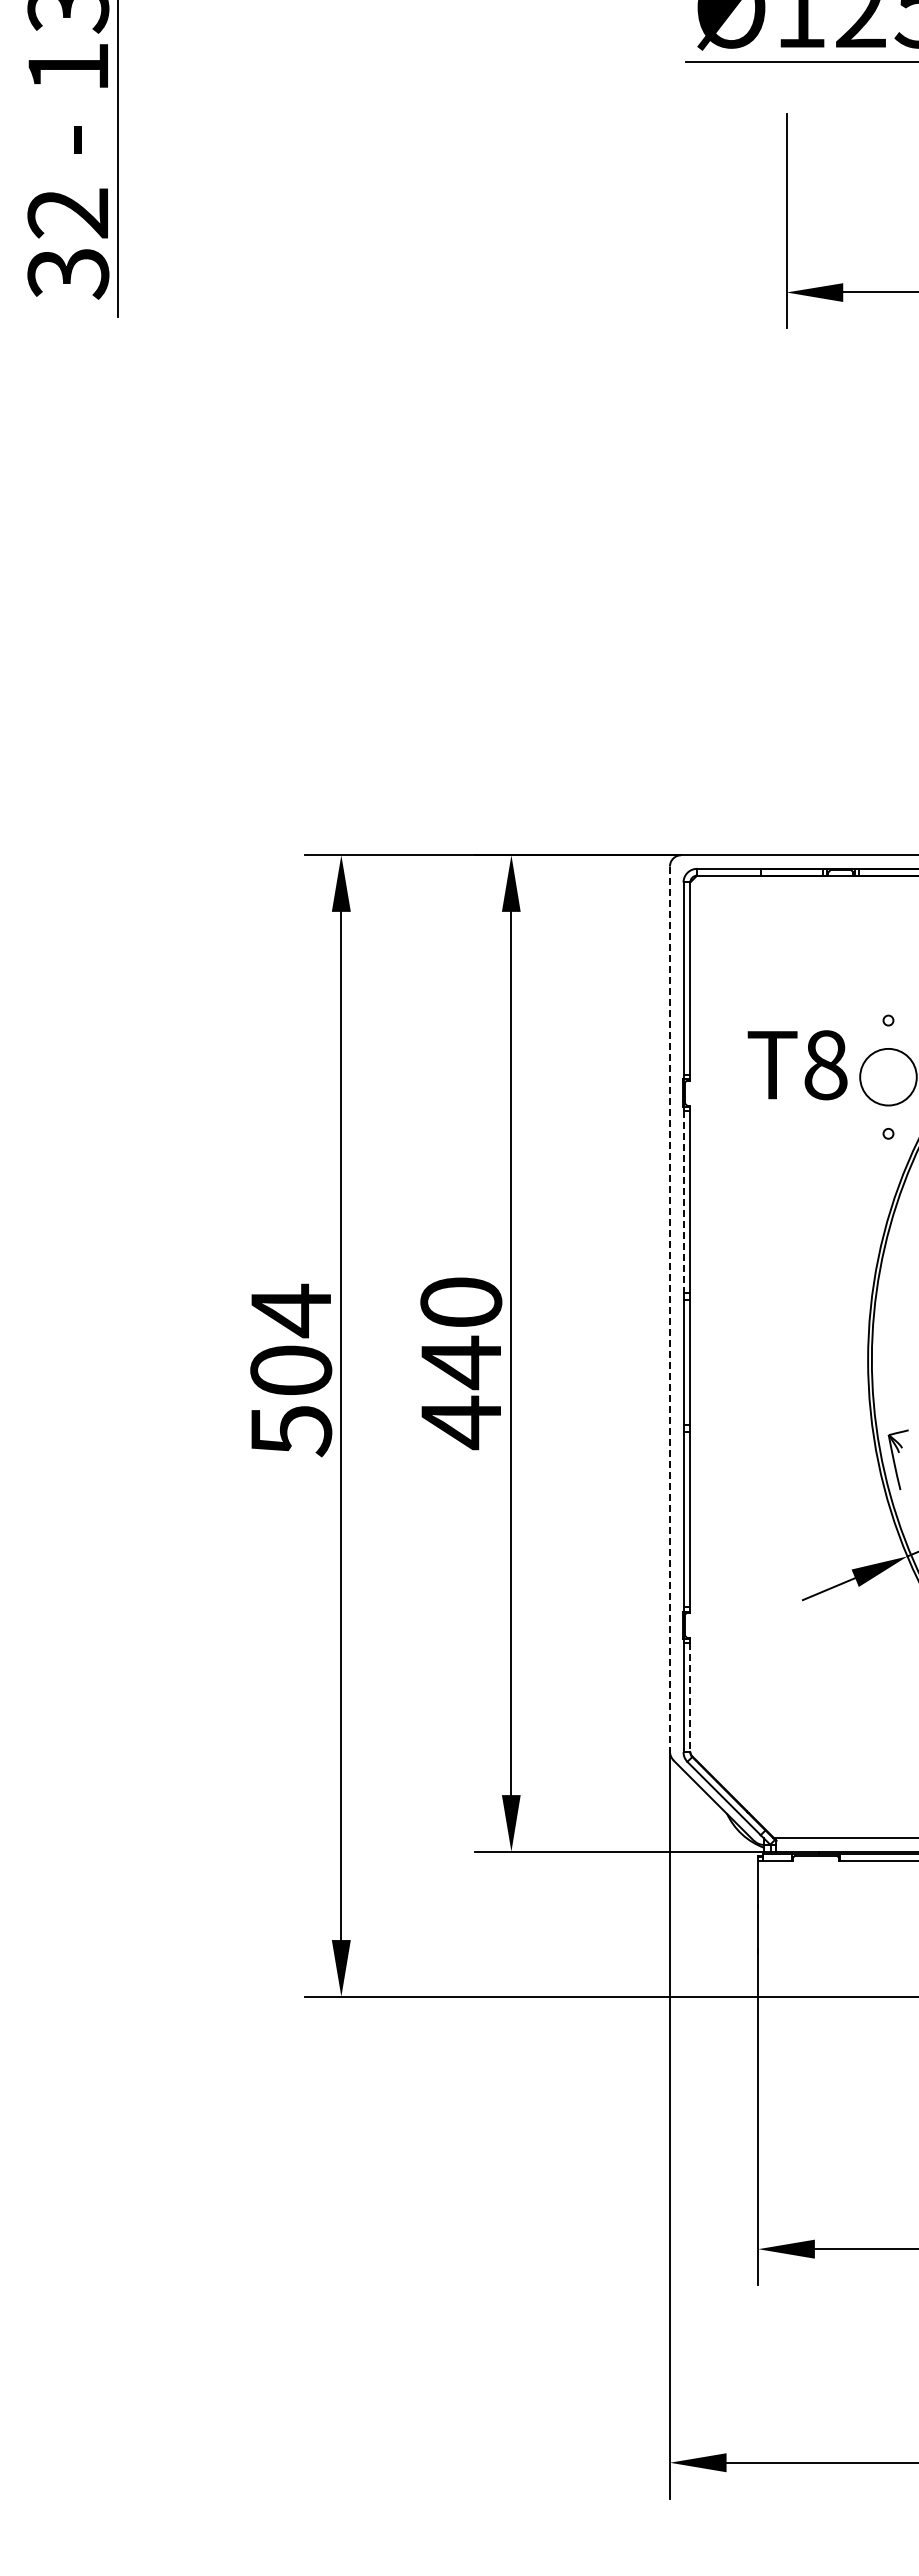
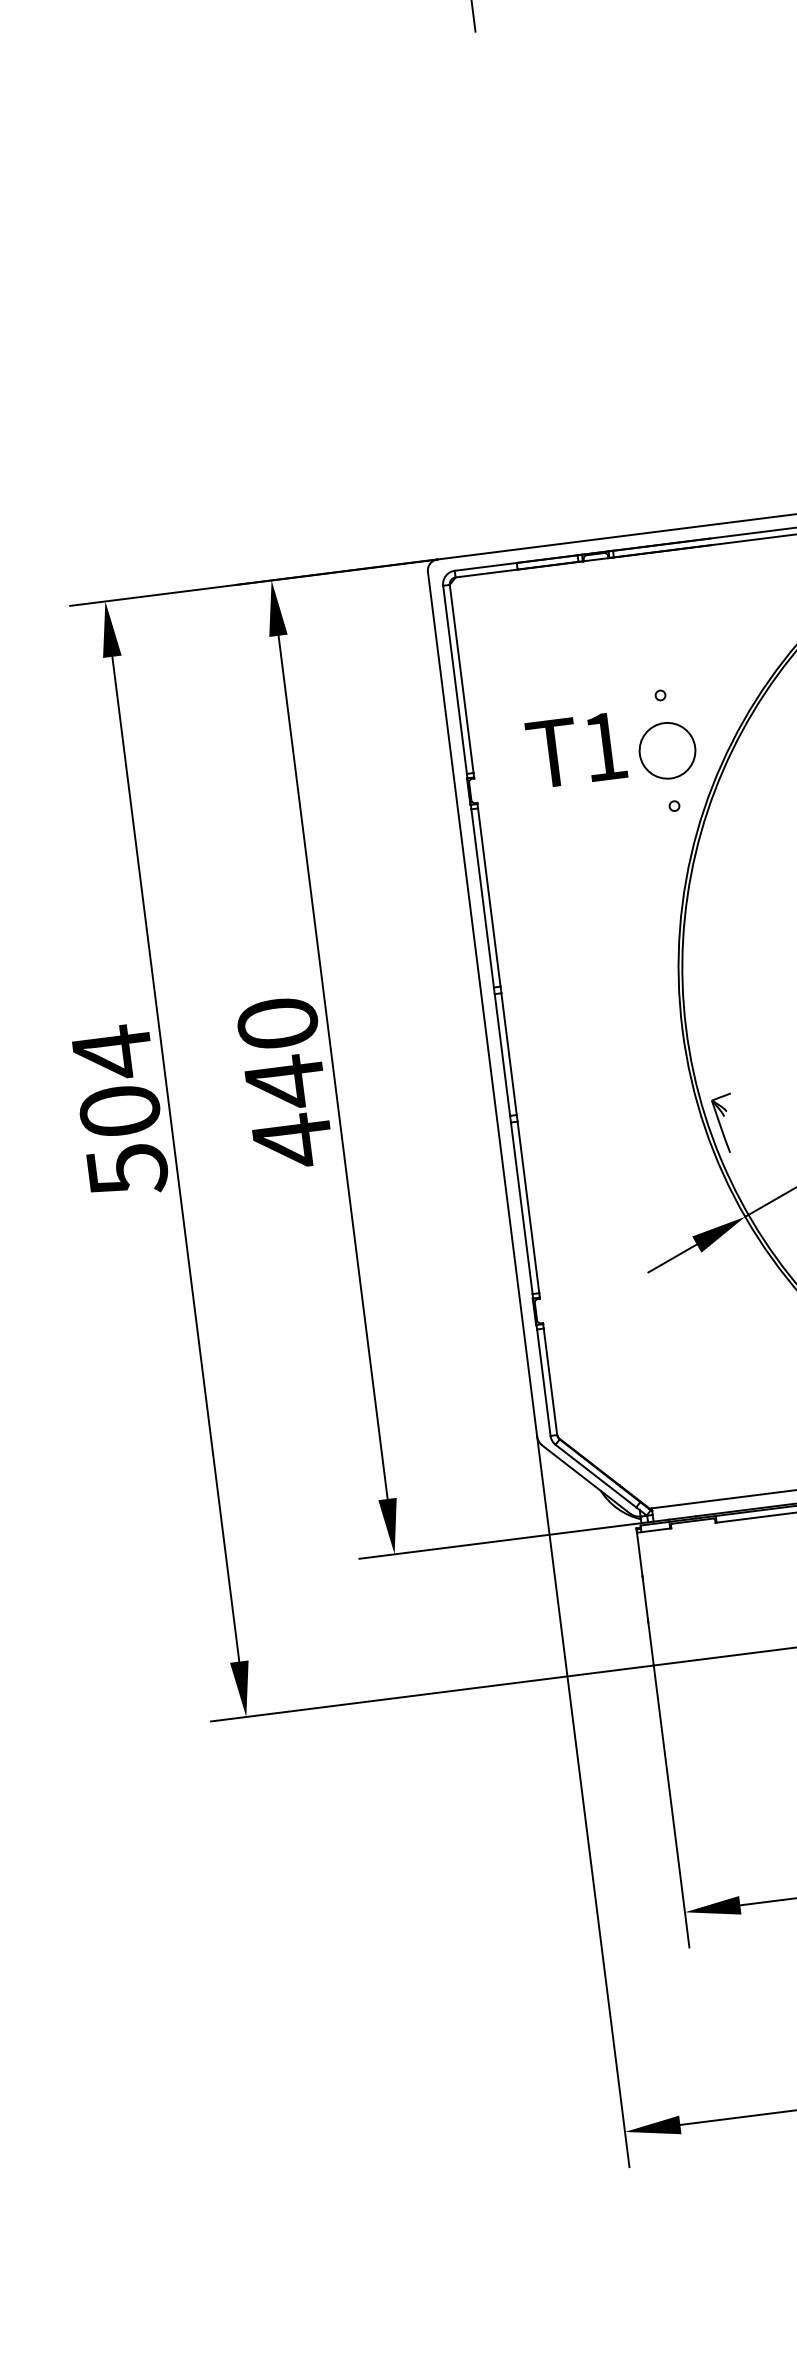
text: (825, 1065) -> (604, 747), T8 -> T1
line: (683, 1202) -> (482, 898), dashed -> solid
line: (669, 1309) -> (482, 1004), dashed -> solid
line: (690, 1698) -> (550, 1382), dashed -> solid

